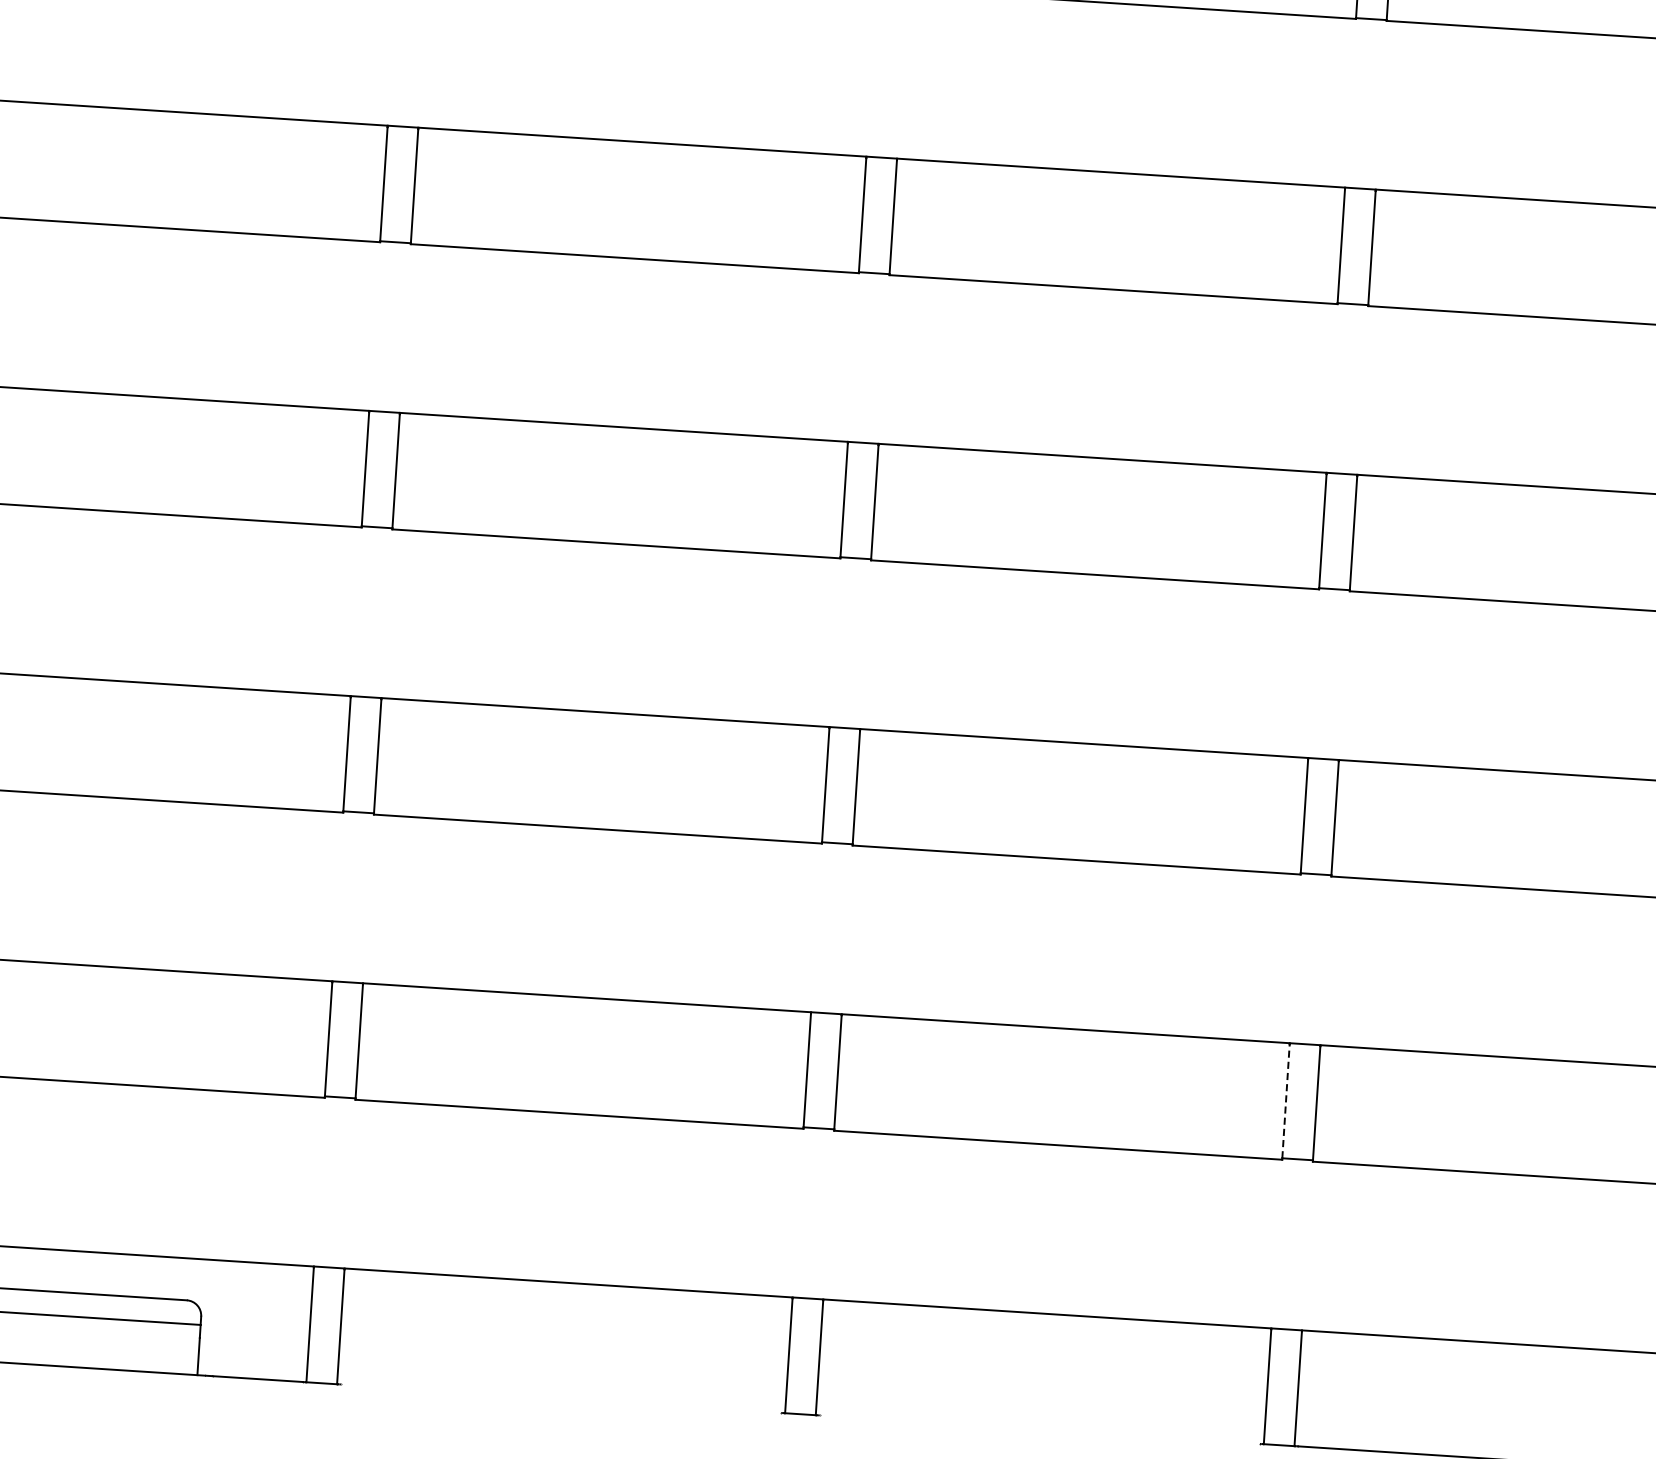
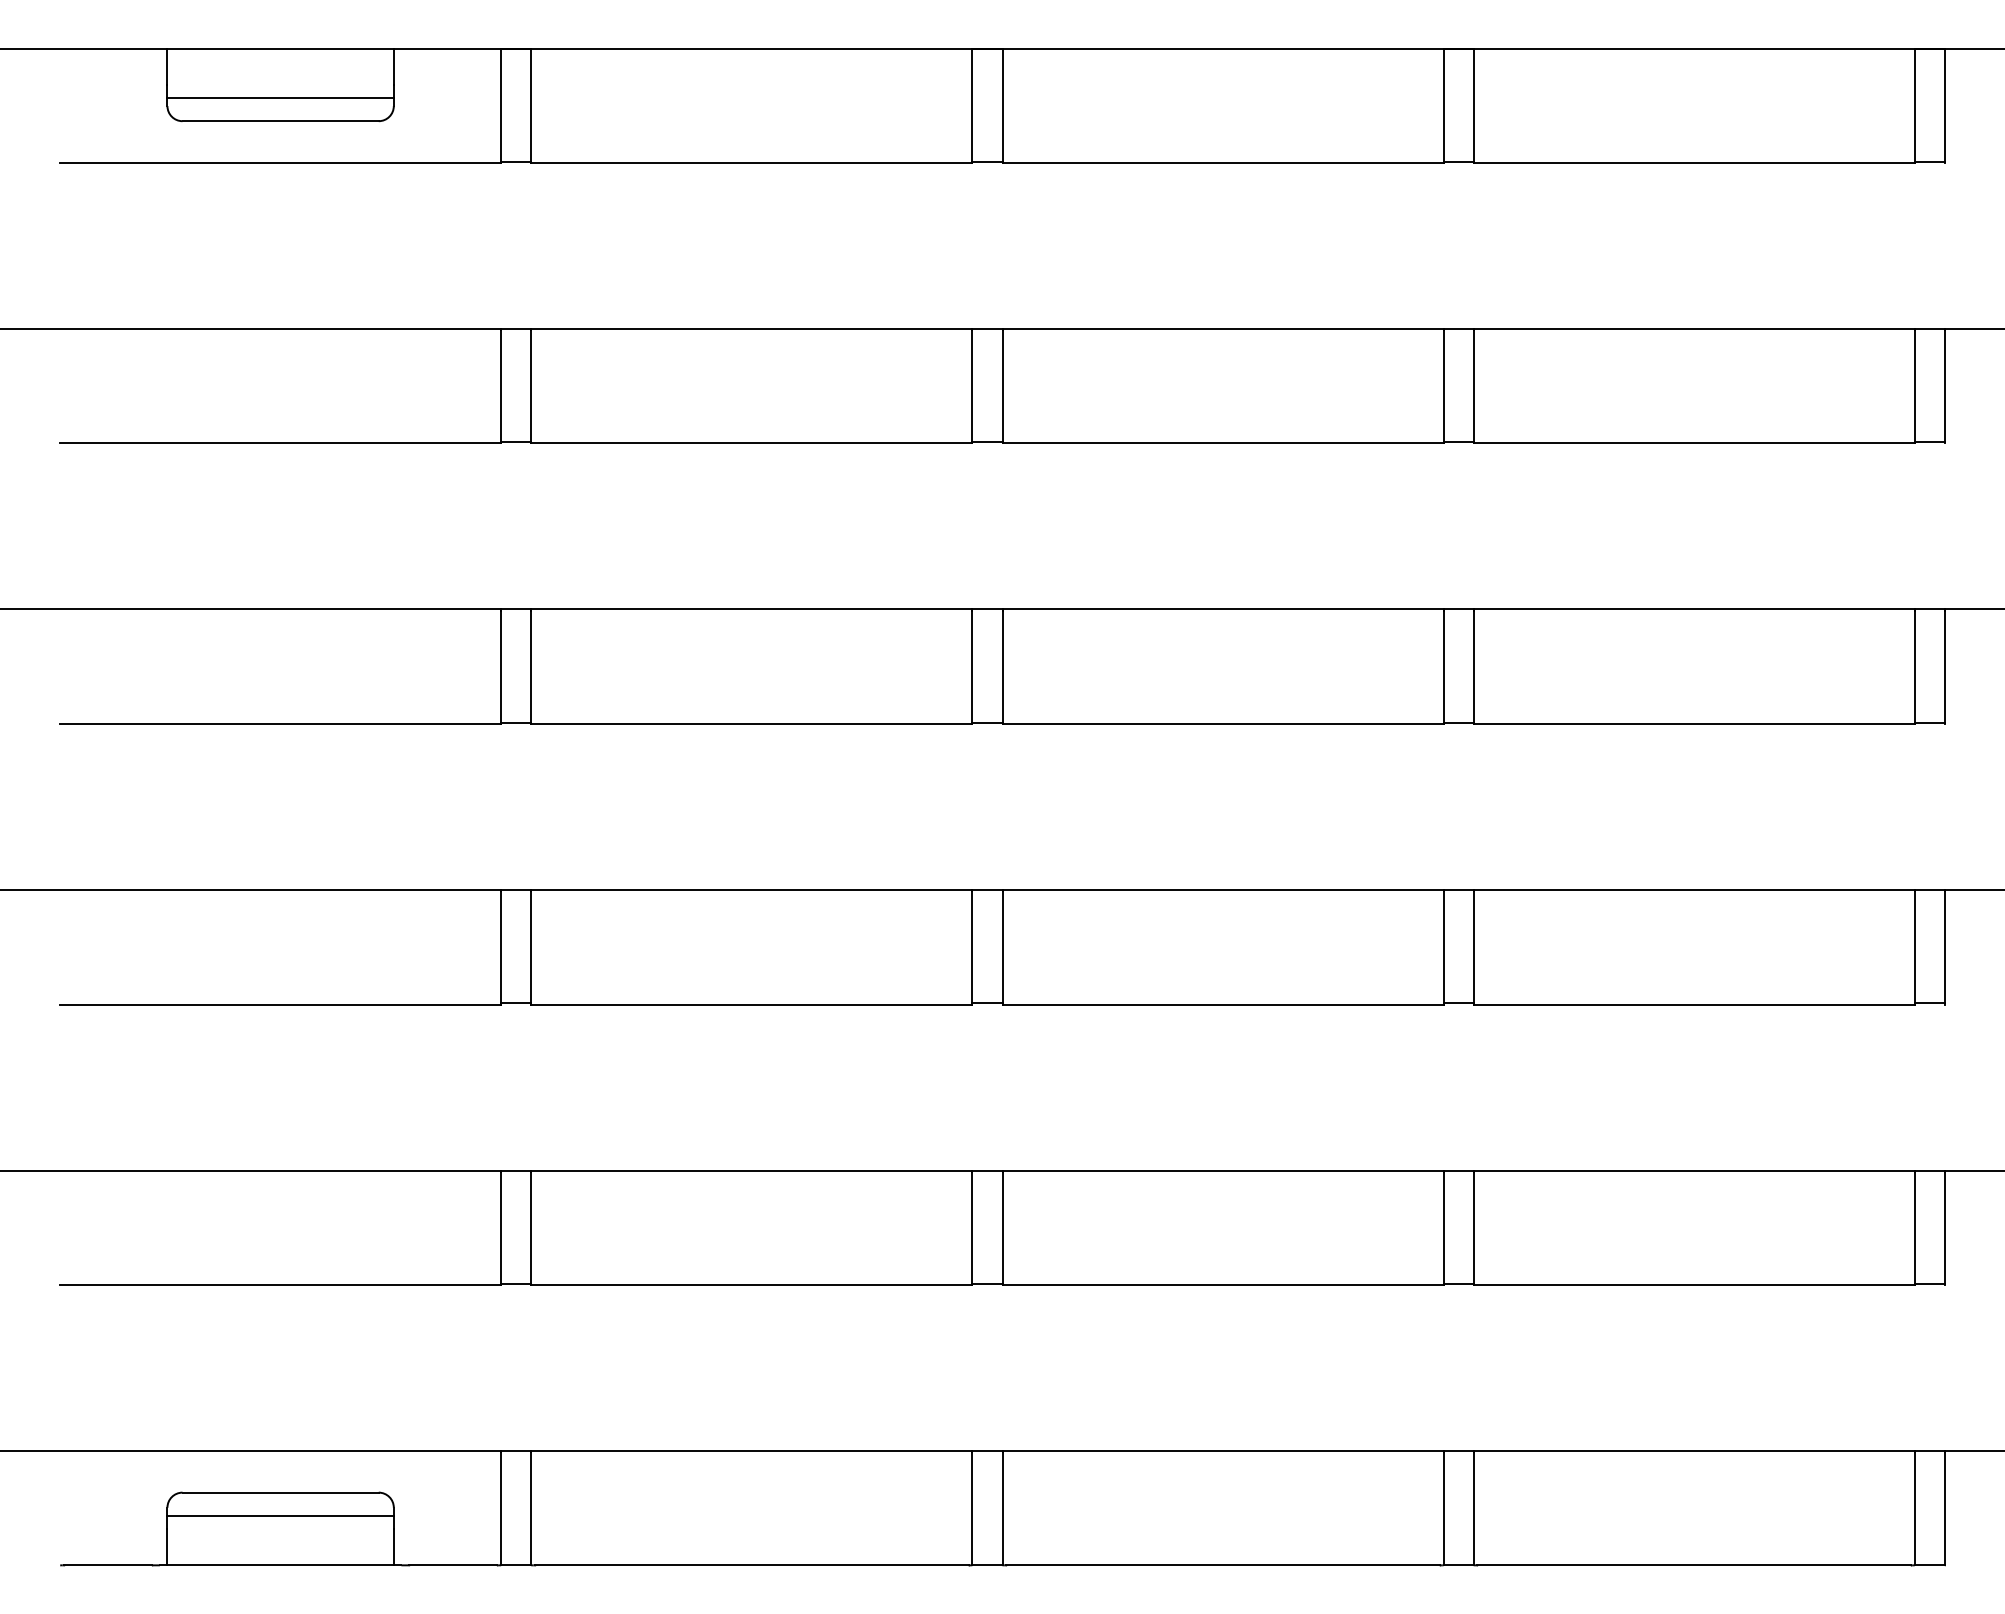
line: (1286, 1100) -> (1443, 1227), dashed -> solid
line: (560, 1398) -> (751, 1565), added
line: (1039, 1429) -> (1222, 1565), added

